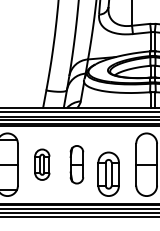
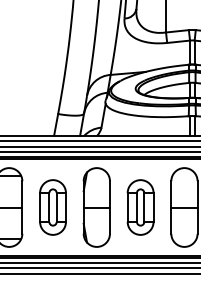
part: (41, 164) -> (52, 207), size x1.43
part: (76, 164) -> (96, 207), size x1.67
part: (108, 174) -> (140, 207), moved

